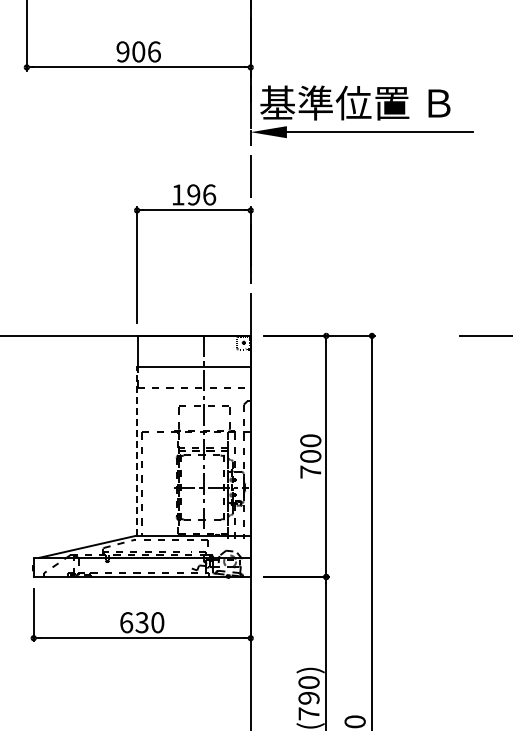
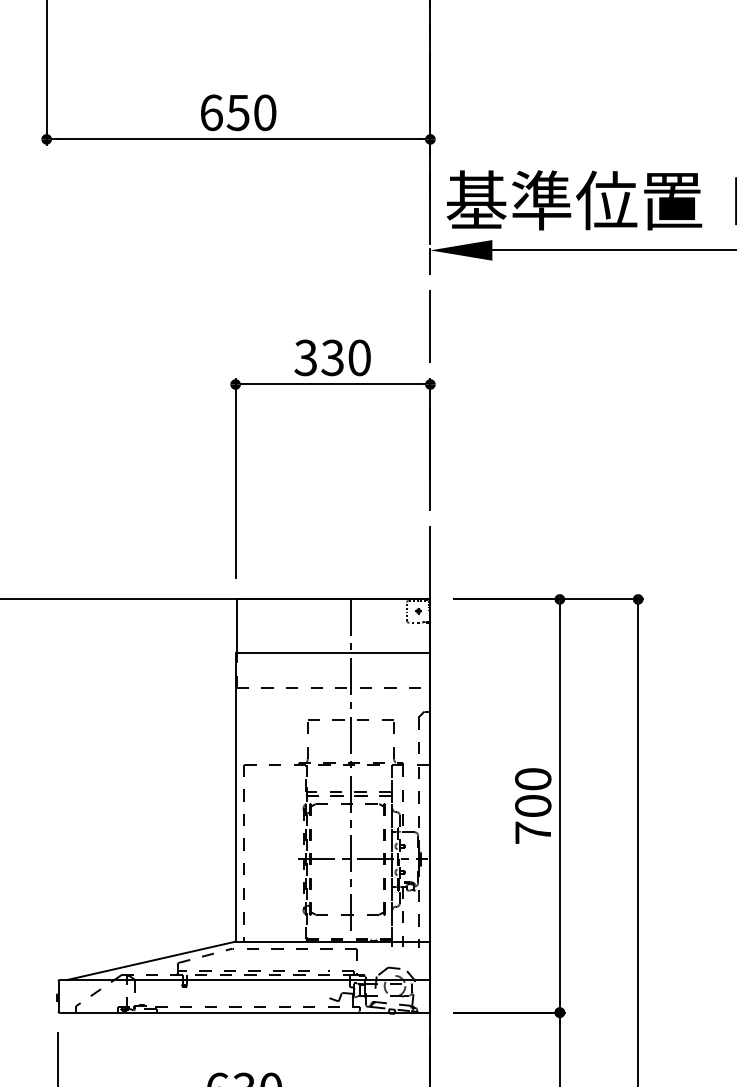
text: (138, 51) -> (238, 112), 906 -> 650
text: (193, 194) -> (332, 357), 196 -> 330
line: (137, 450) -> (236, 795), dashed -> solid

